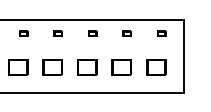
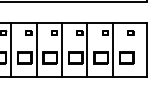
line: (33, 56) -> (36, 49), added
line: (67, 56) -> (61, 49), added
line: (103, 56) -> (87, 49), added
line: (136, 56) -> (112, 49), added

